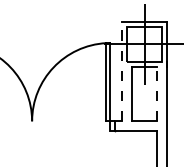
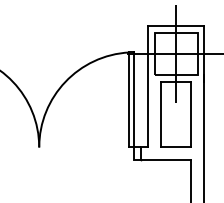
line: (122, 71) -> (148, 86), dashed -> solid
line: (157, 94) -> (191, 114), dashed -> solid

